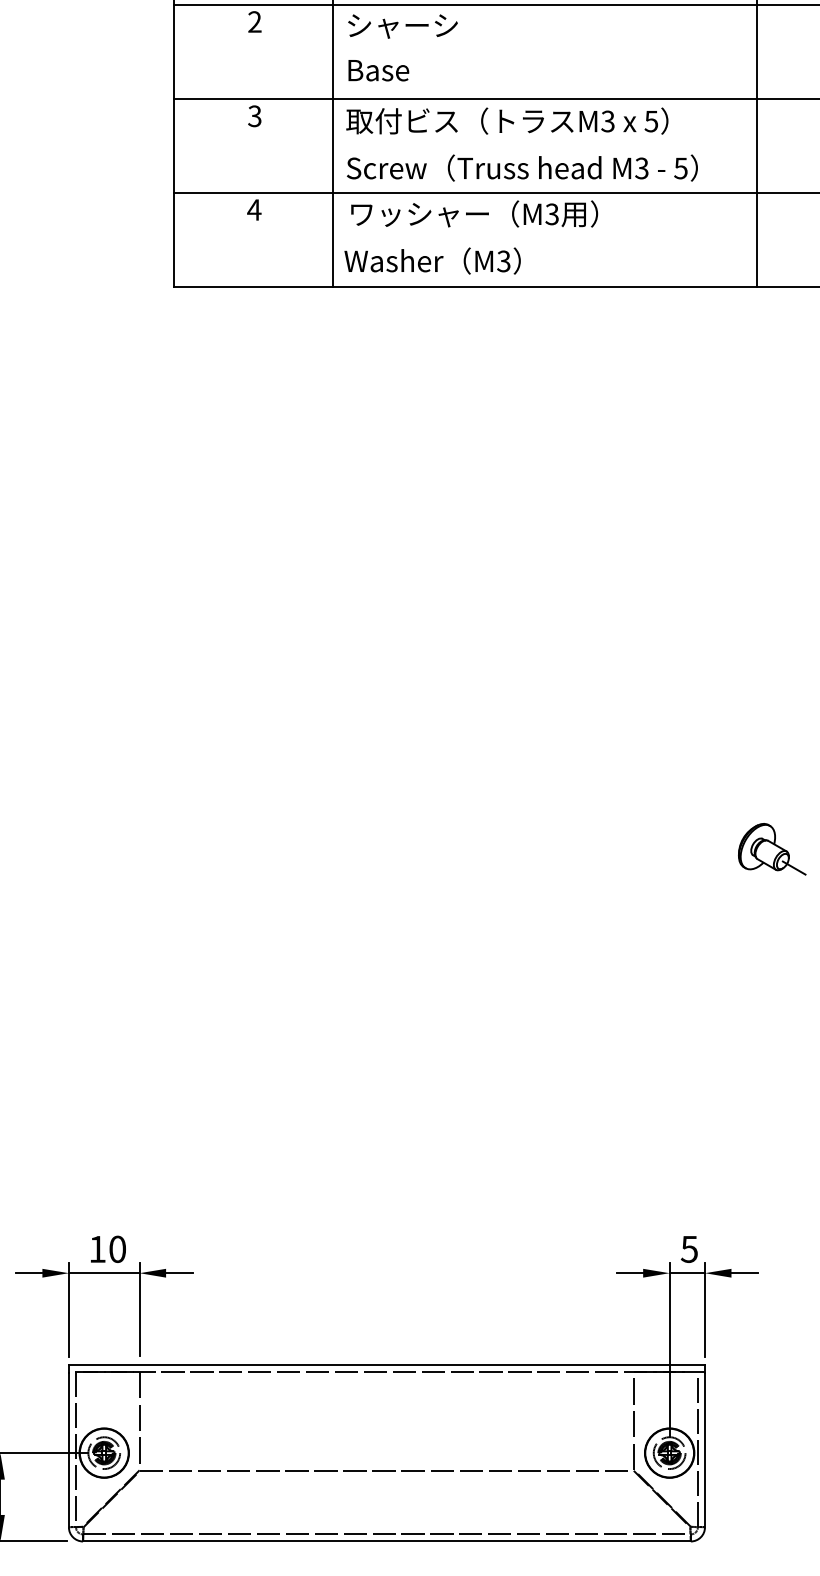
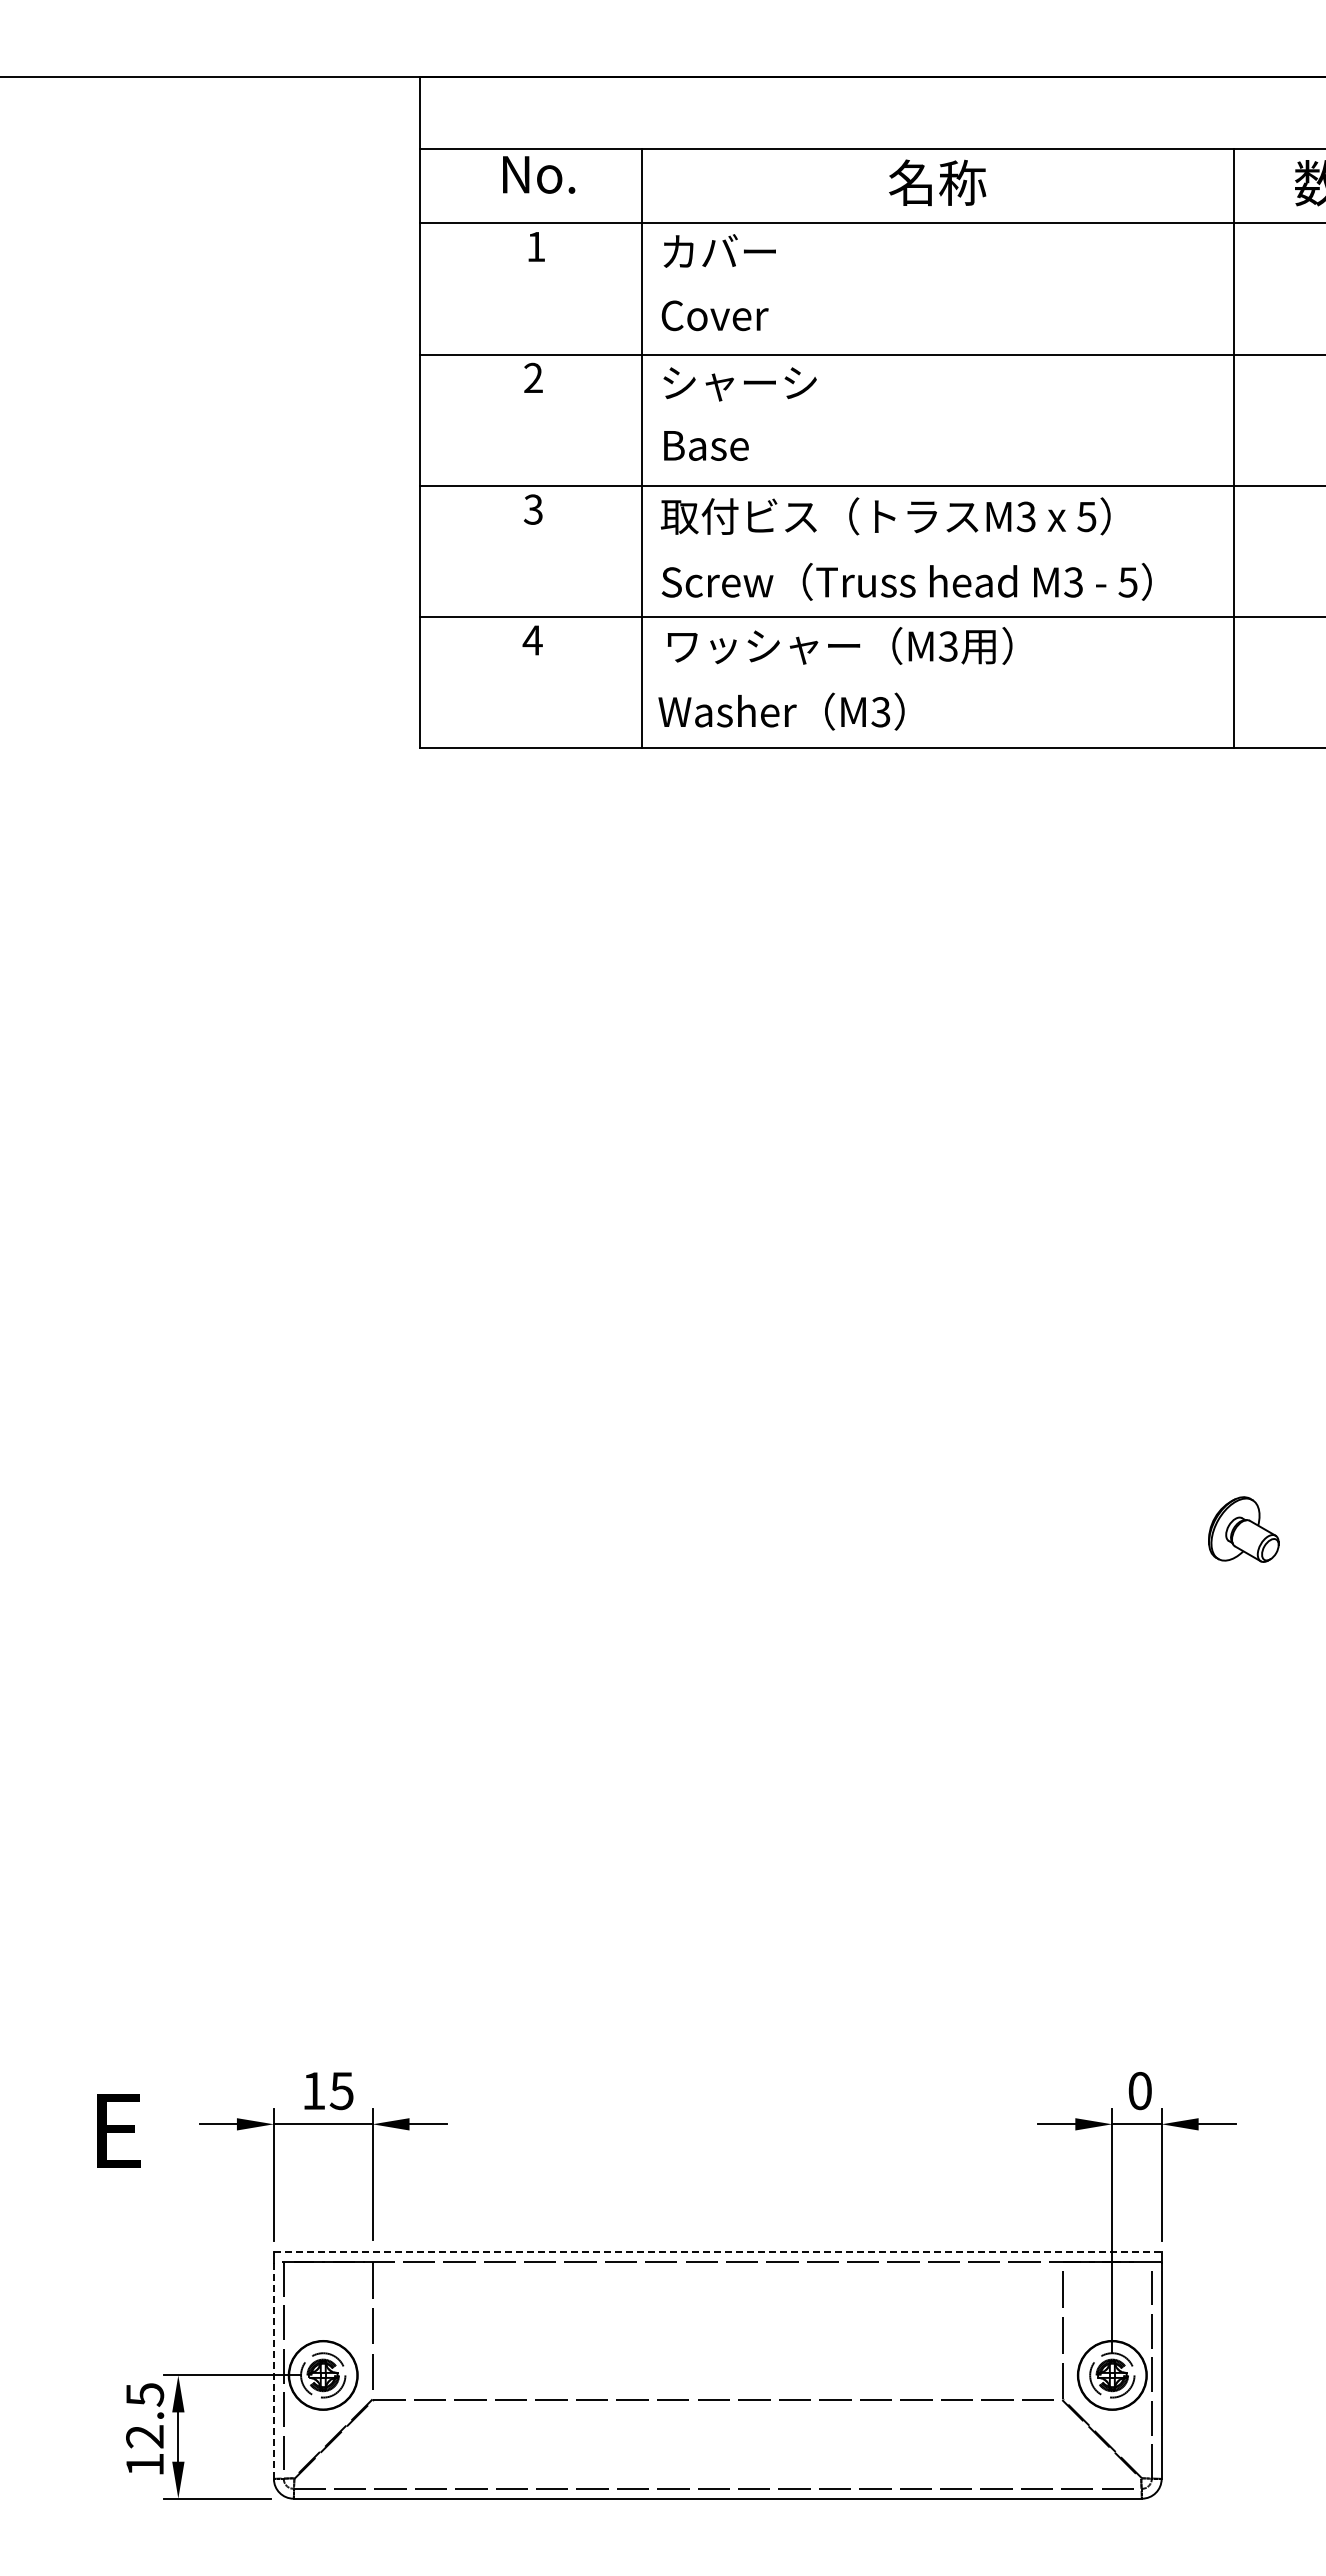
line: (793, 867) -> (1285, 1558), removed
text: (117, 1249) -> (341, 2091), 10 -> 15
text: (689, 1249) -> (1139, 2091), 5 -> 0
line: (386, 1365) -> (717, 2252), solid -> dashed
line: (68, 1449) -> (273, 2370), solid -> dashed

